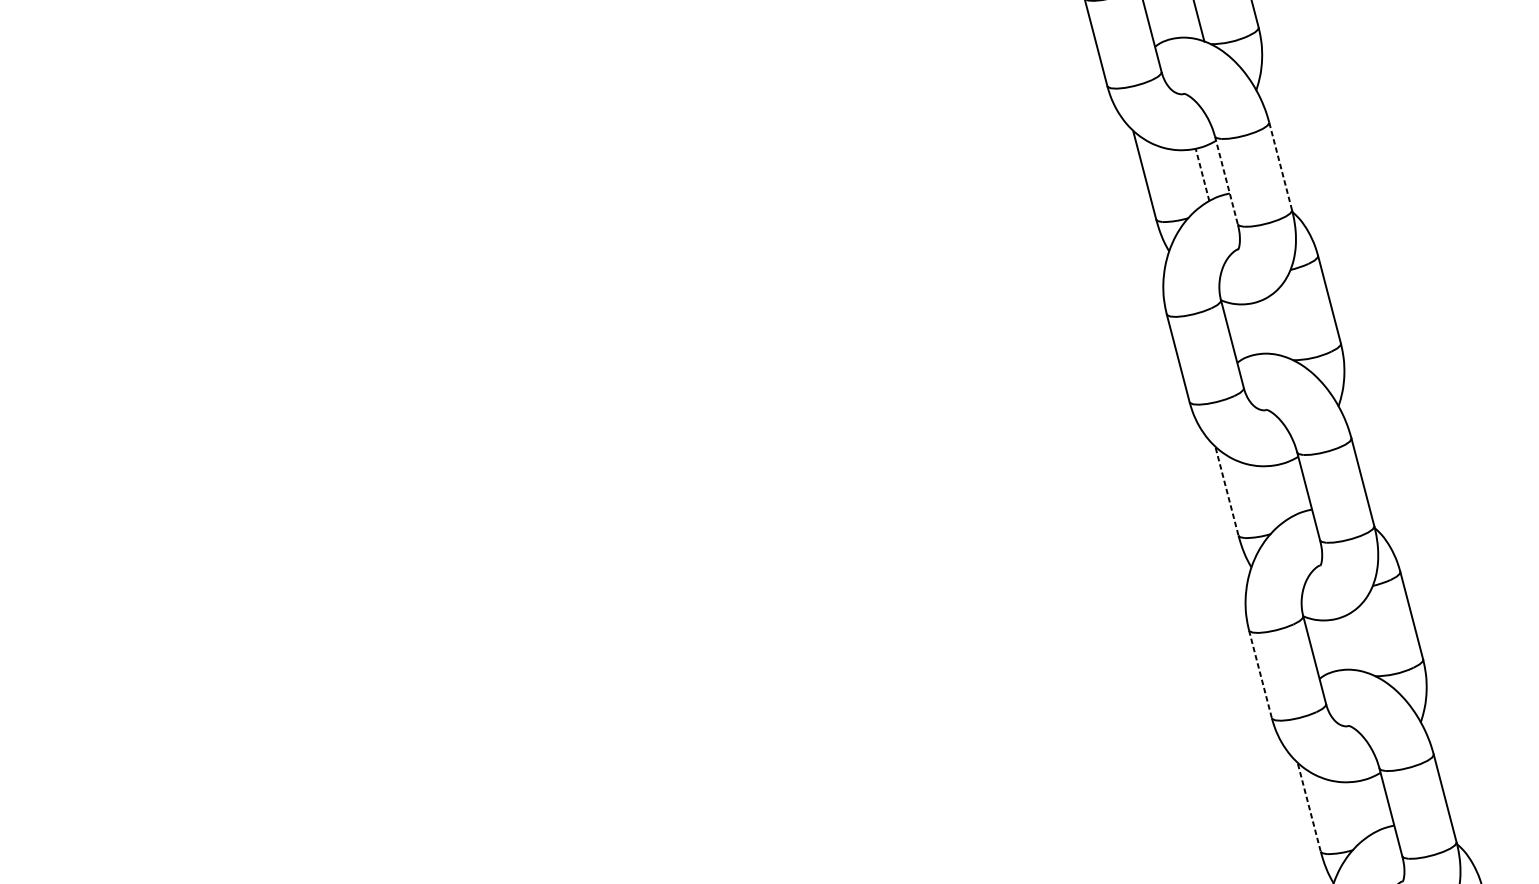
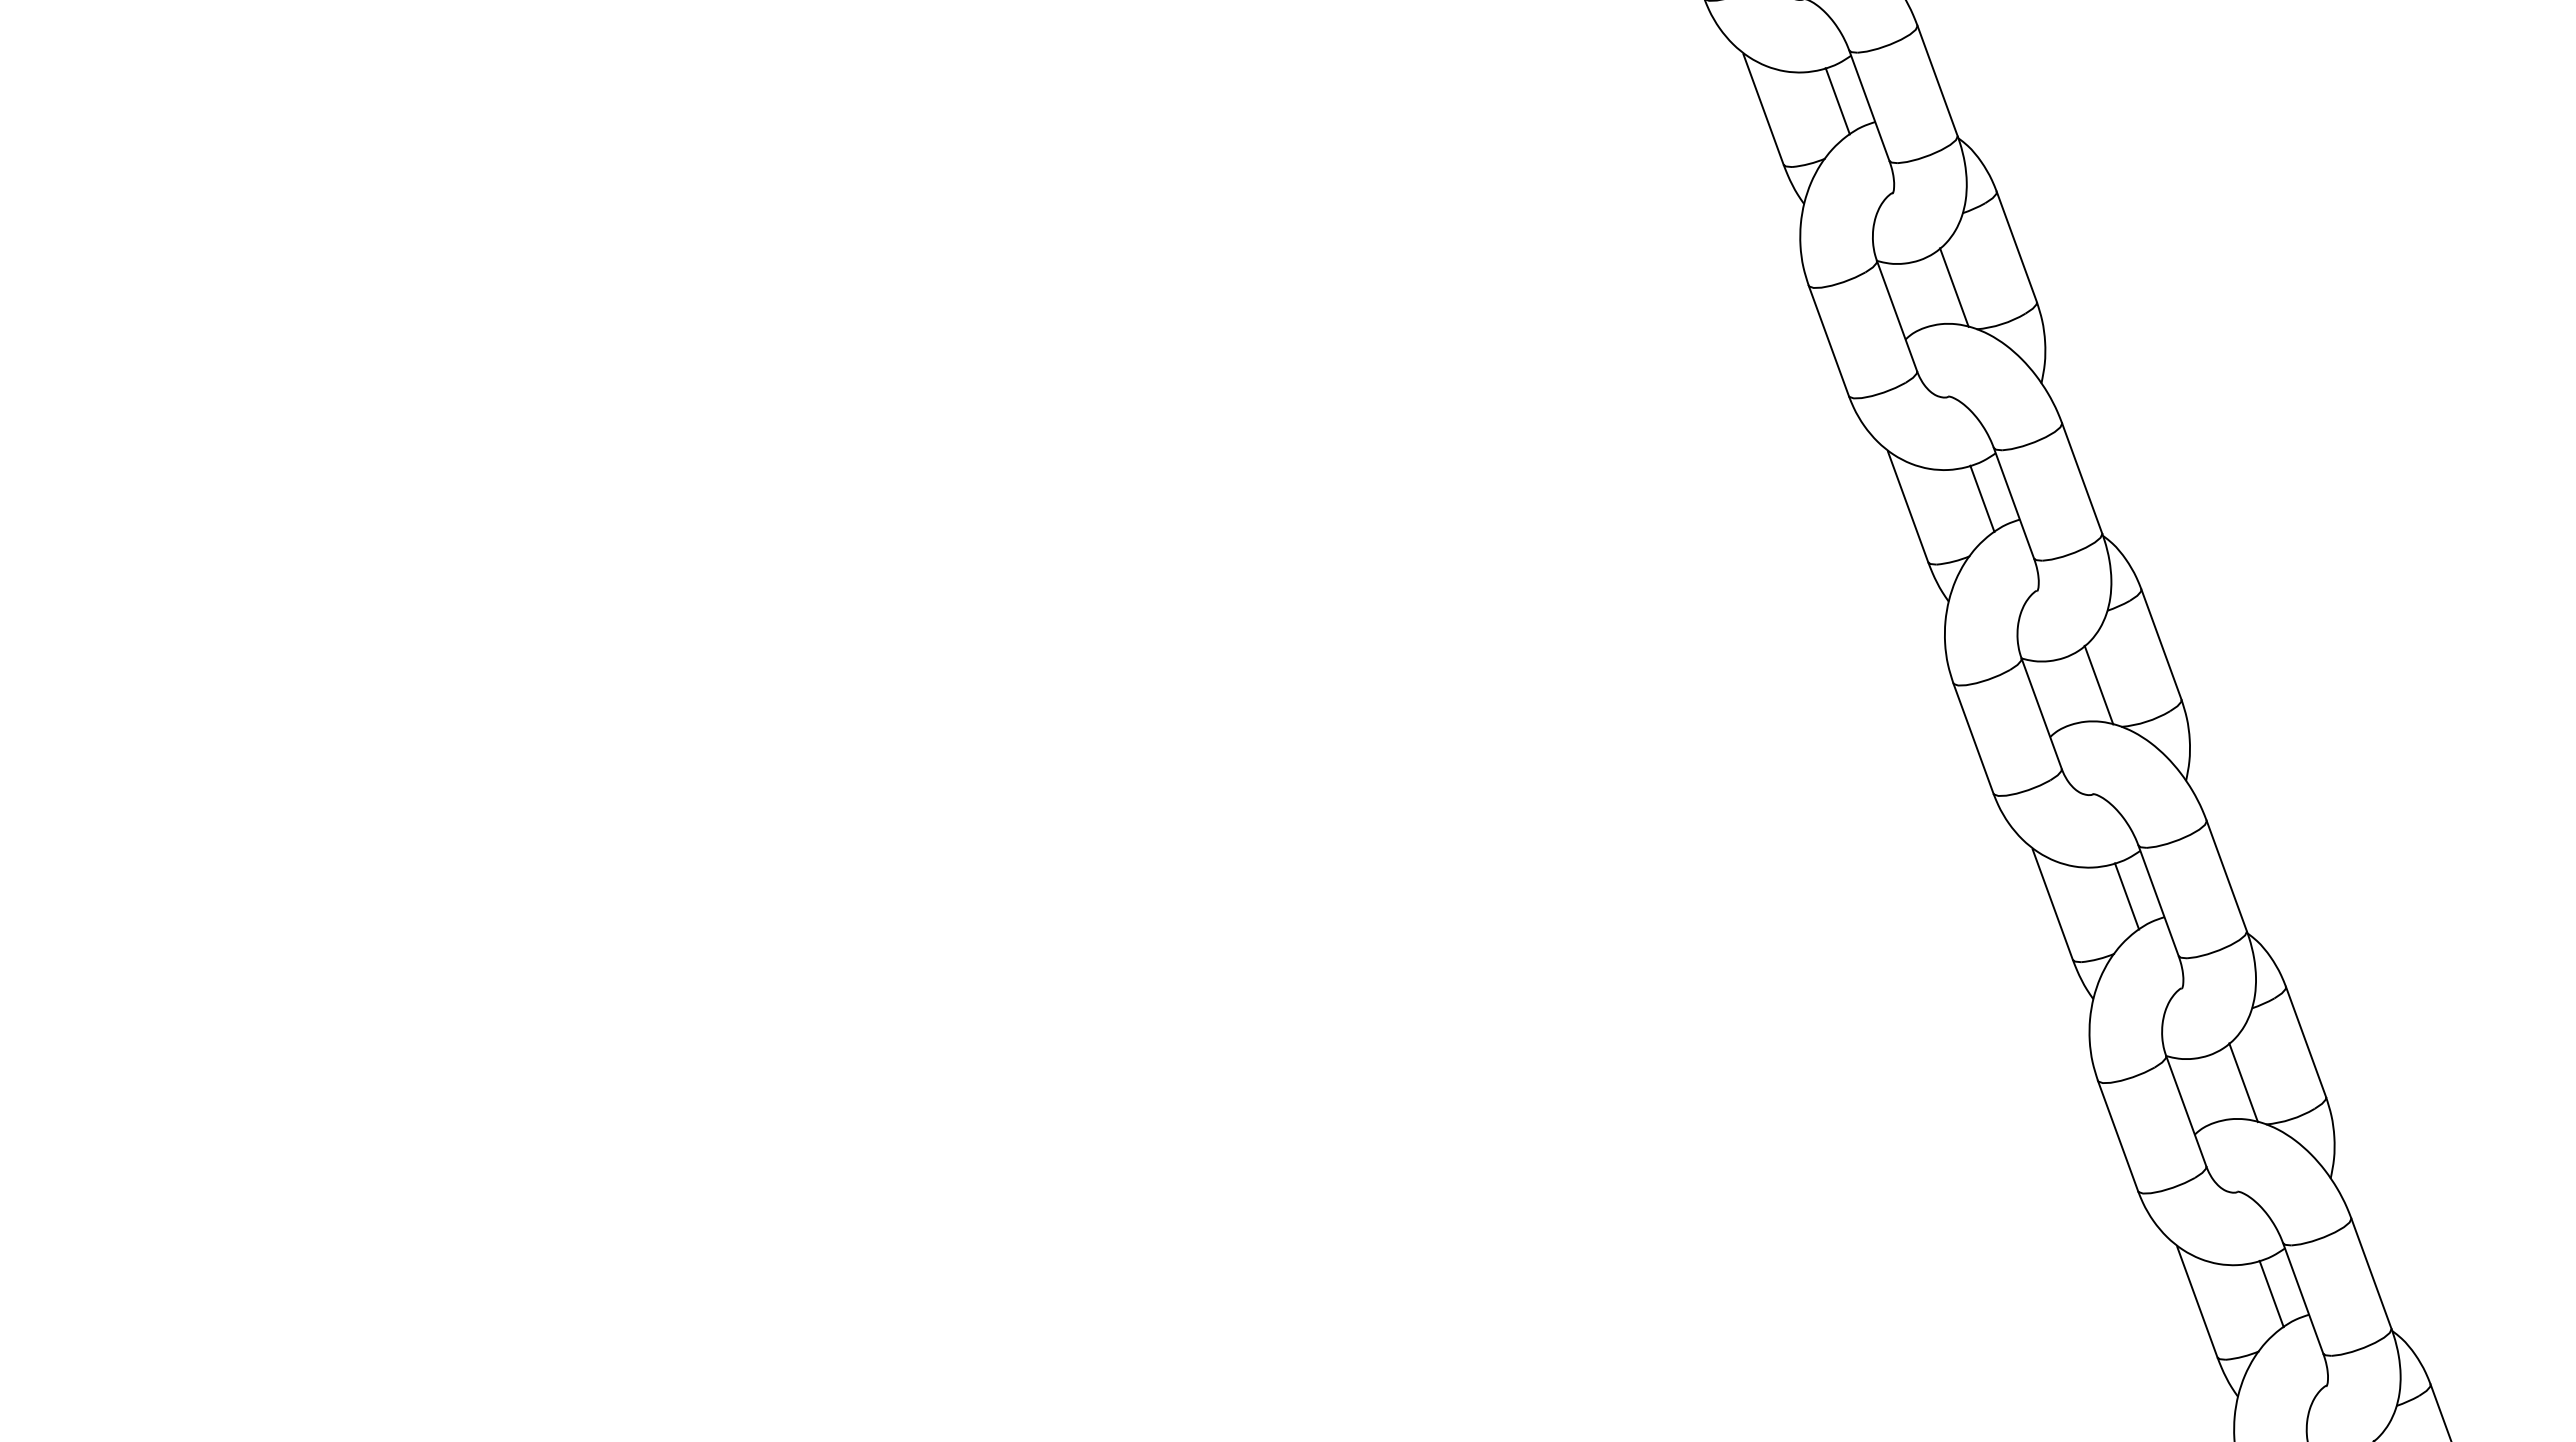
line: (1280, 166) -> (1937, 80), dashed -> solid
line: (1202, 174) -> (1837, 100), dashed -> solid
line: (1226, 180) -> (1869, 105), dashed -> solid
line: (1278, 326) -> (1954, 287), added
line: (1284, 490) -> (1982, 498), added
line: (1227, 492) -> (1908, 507), dashed -> solid
line: (1360, 641) -> (2098, 684), added
line: (1260, 674) -> (1973, 738), dashed -> solid
line: (1366, 806) -> (2126, 896), added
line: (1309, 807) -> (2052, 904), dashed -> solid

